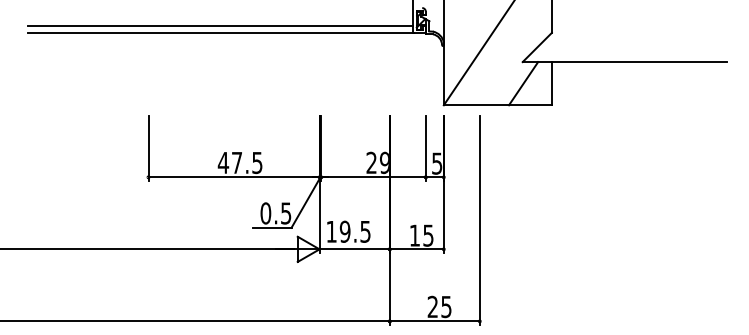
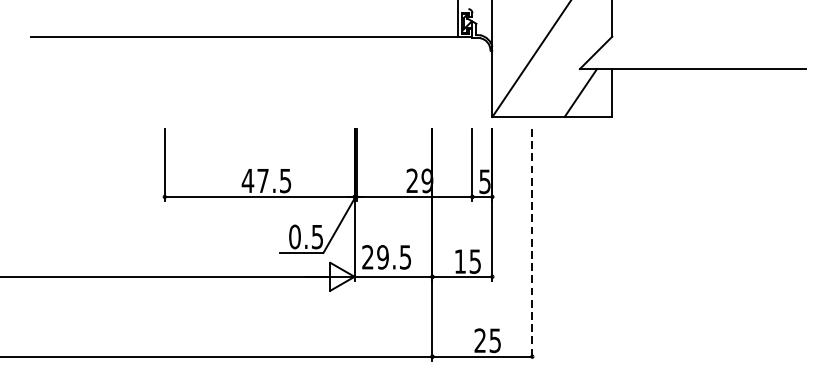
line: (219, 26) -> (243, 29), removed
line: (479, 221) -> (531, 245), solid -> dashed
text: (331, 231) -> (367, 256), 19.5 -> 29.5

